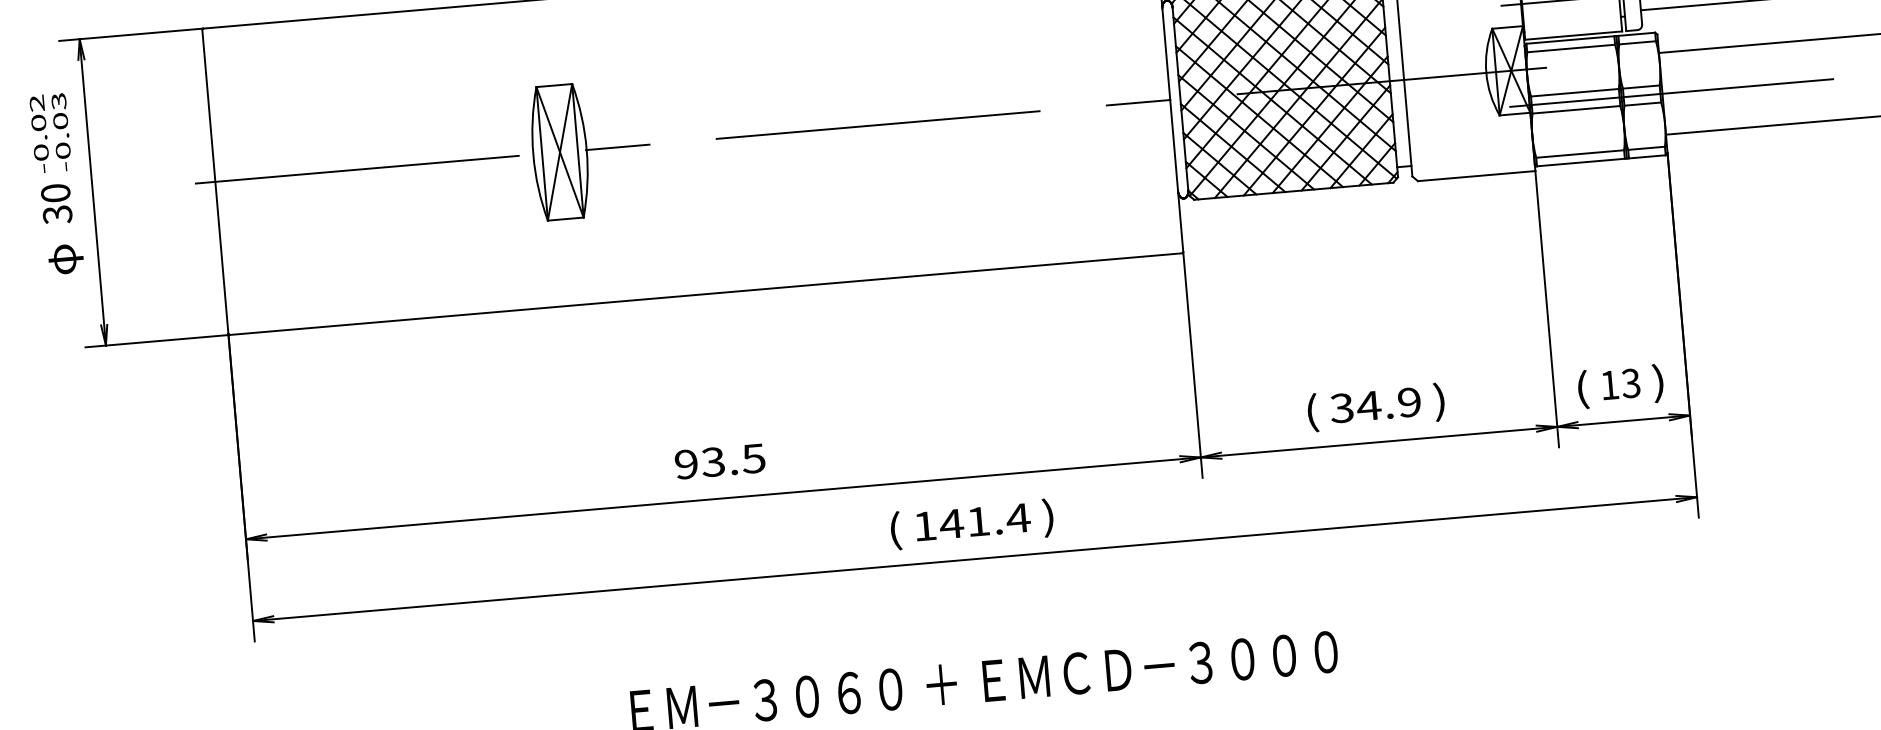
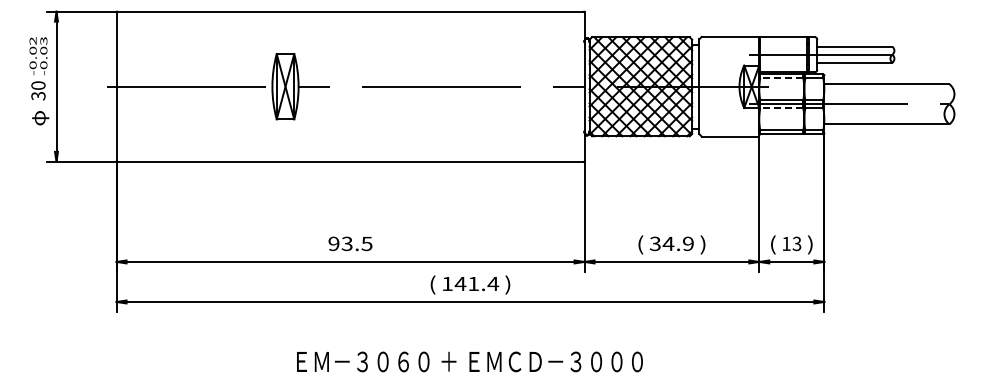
line: (1570, 48) -> (781, 78), solid -> dashed
line: (1575, 109) -> (781, 108), solid -> dashed

